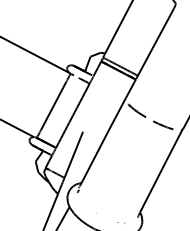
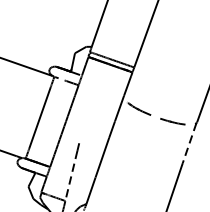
line: (174, 145) -> (189, 143), solid -> dashed
line: (72, 157) -> (71, 175), solid -> dashed

